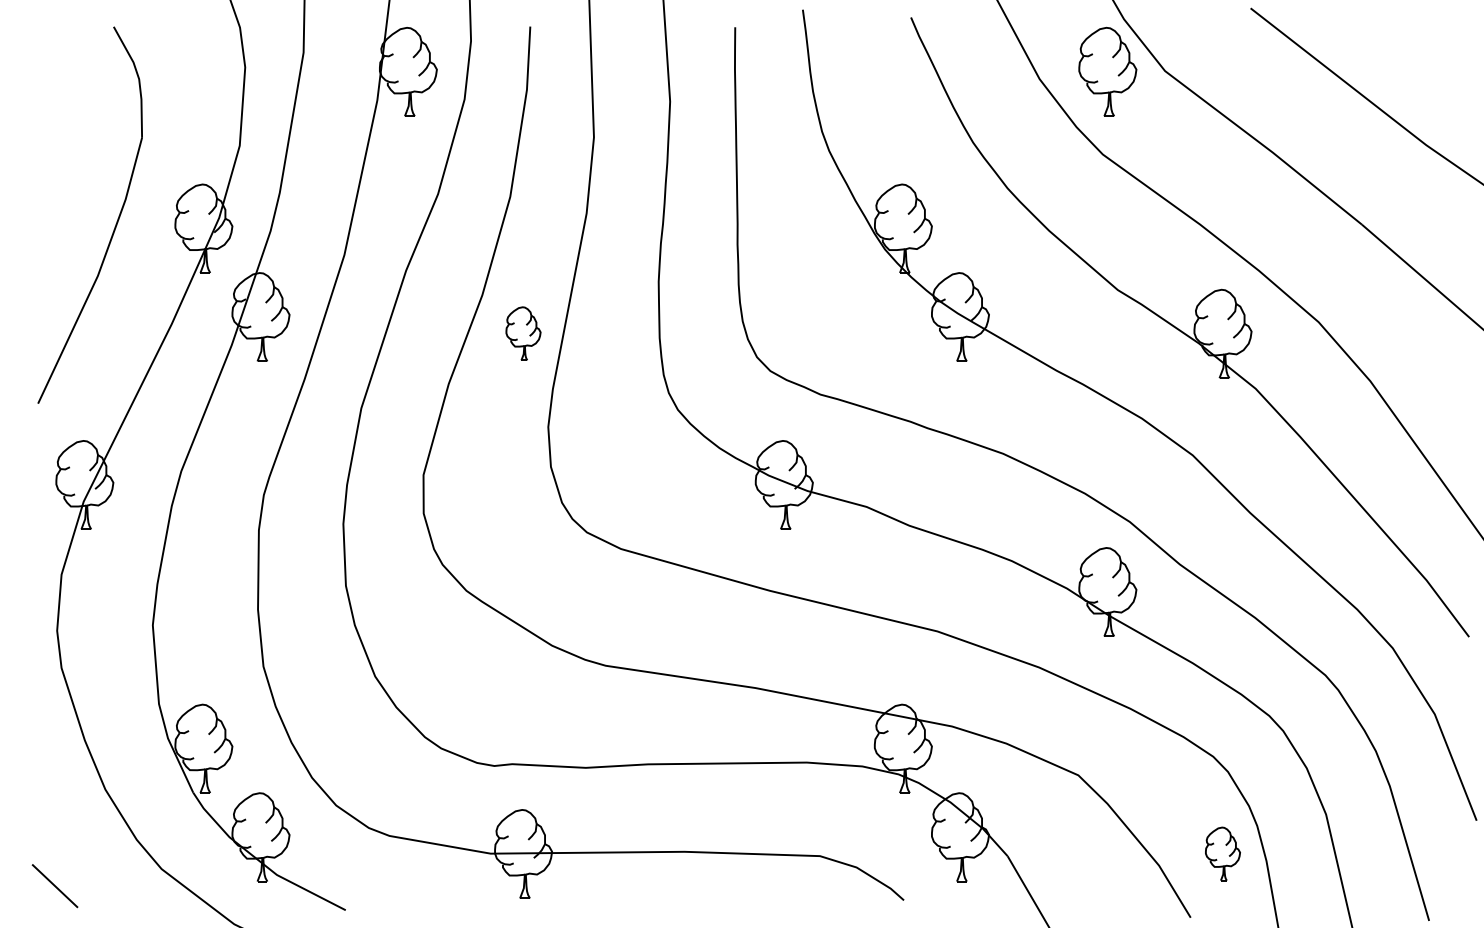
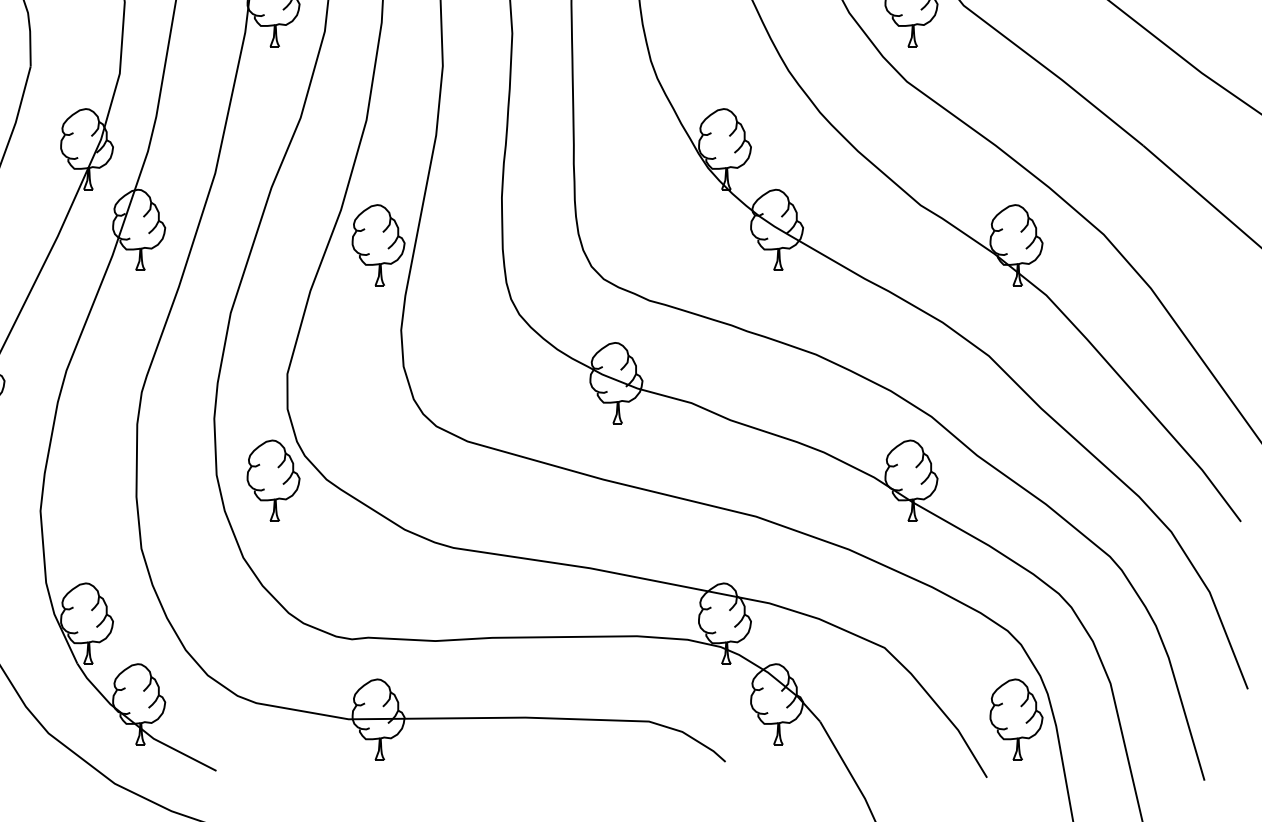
part: (523, 333) -> (378, 244), size x1.67
part: (408, 591) -> (273, 480), added
part: (1222, 853) -> (1016, 719), size x1.67

